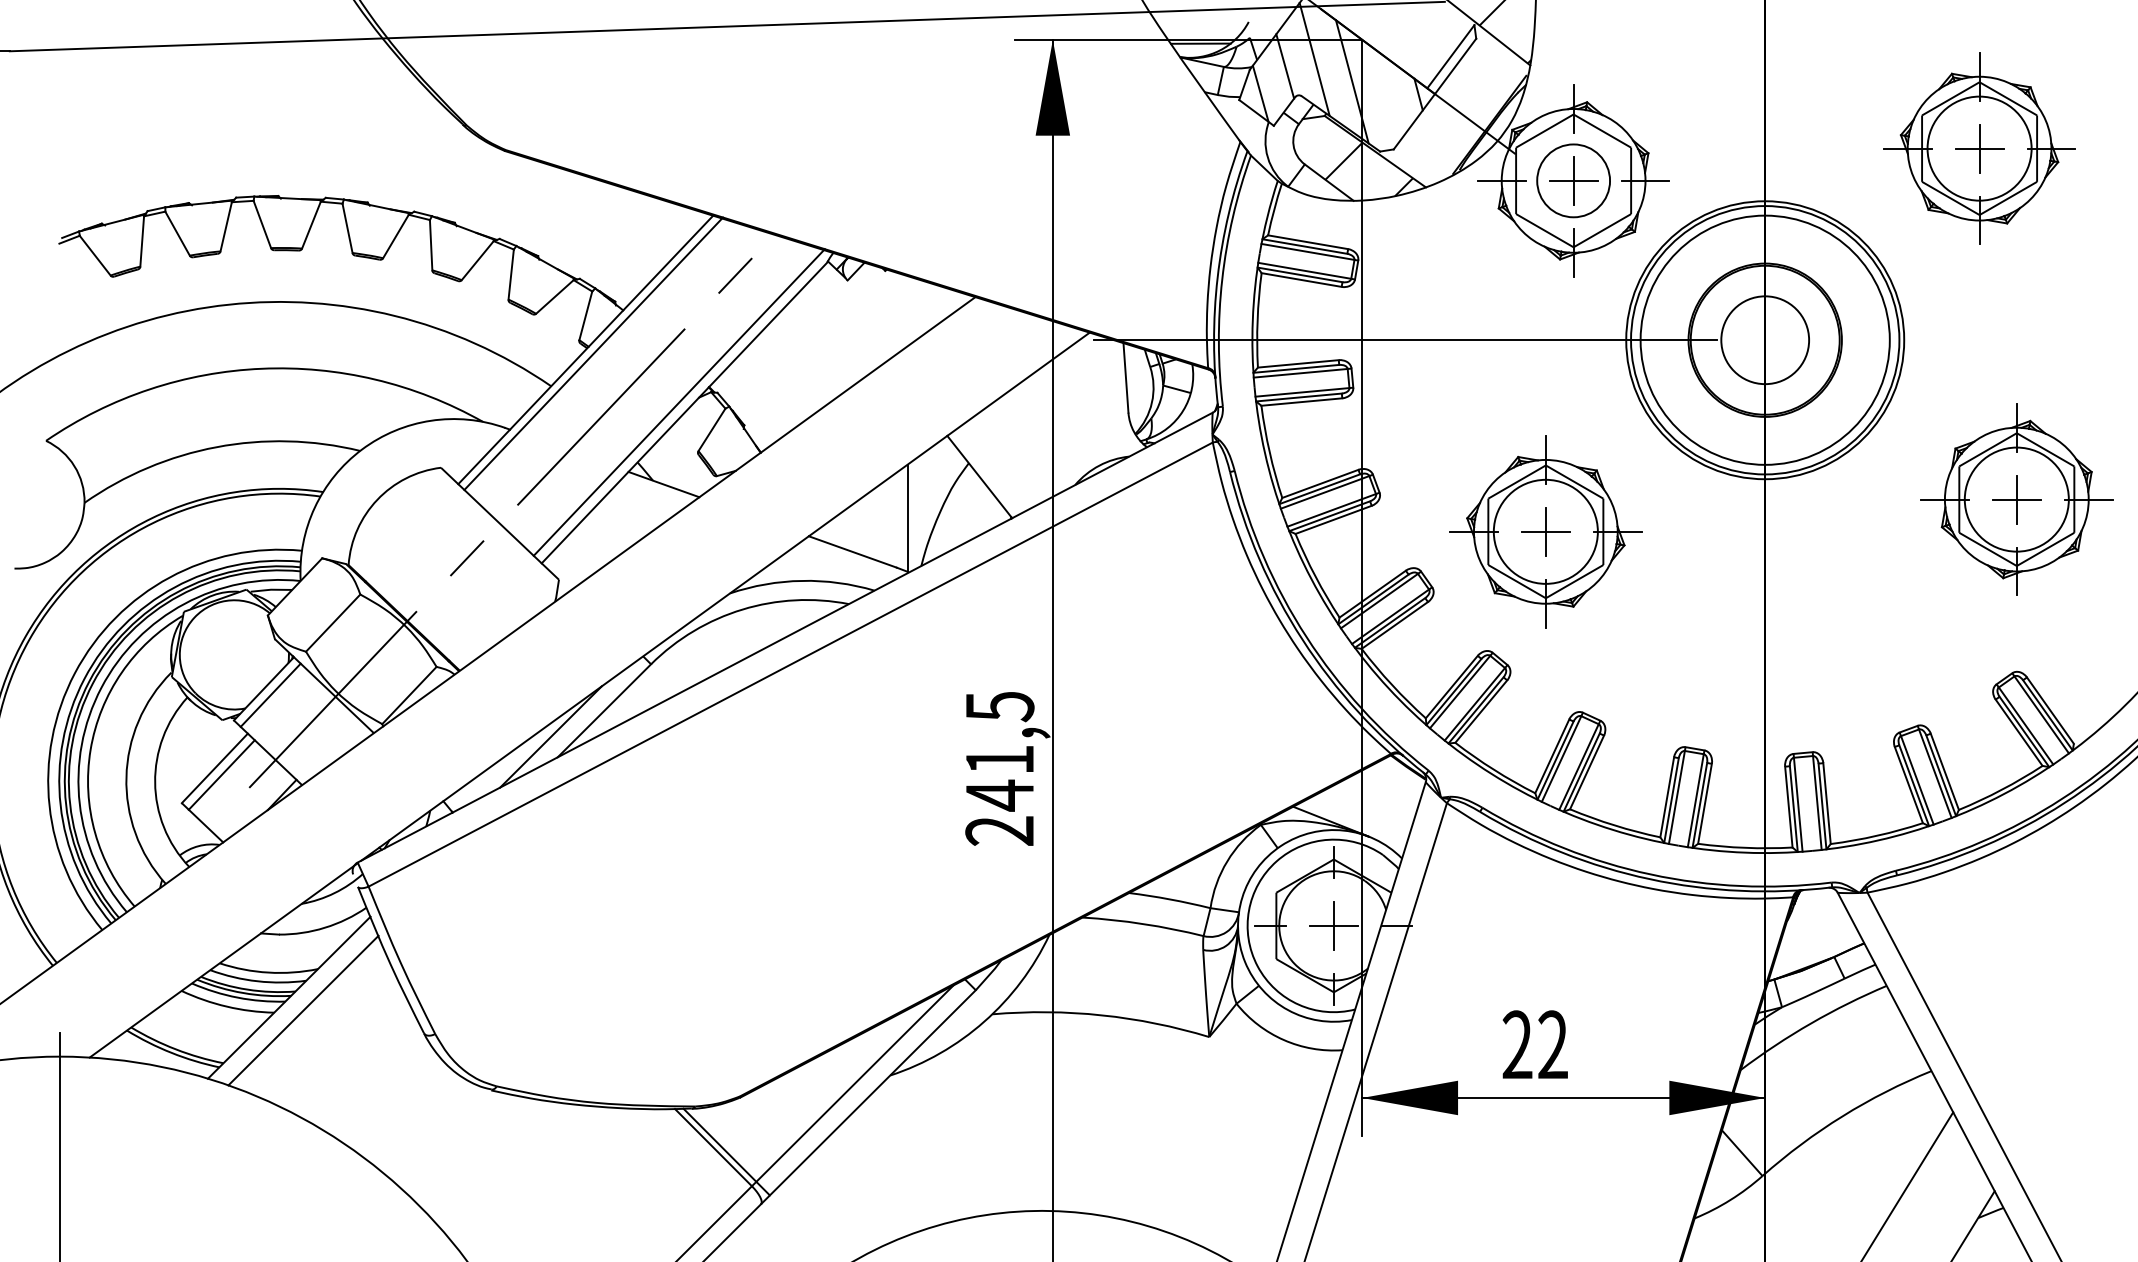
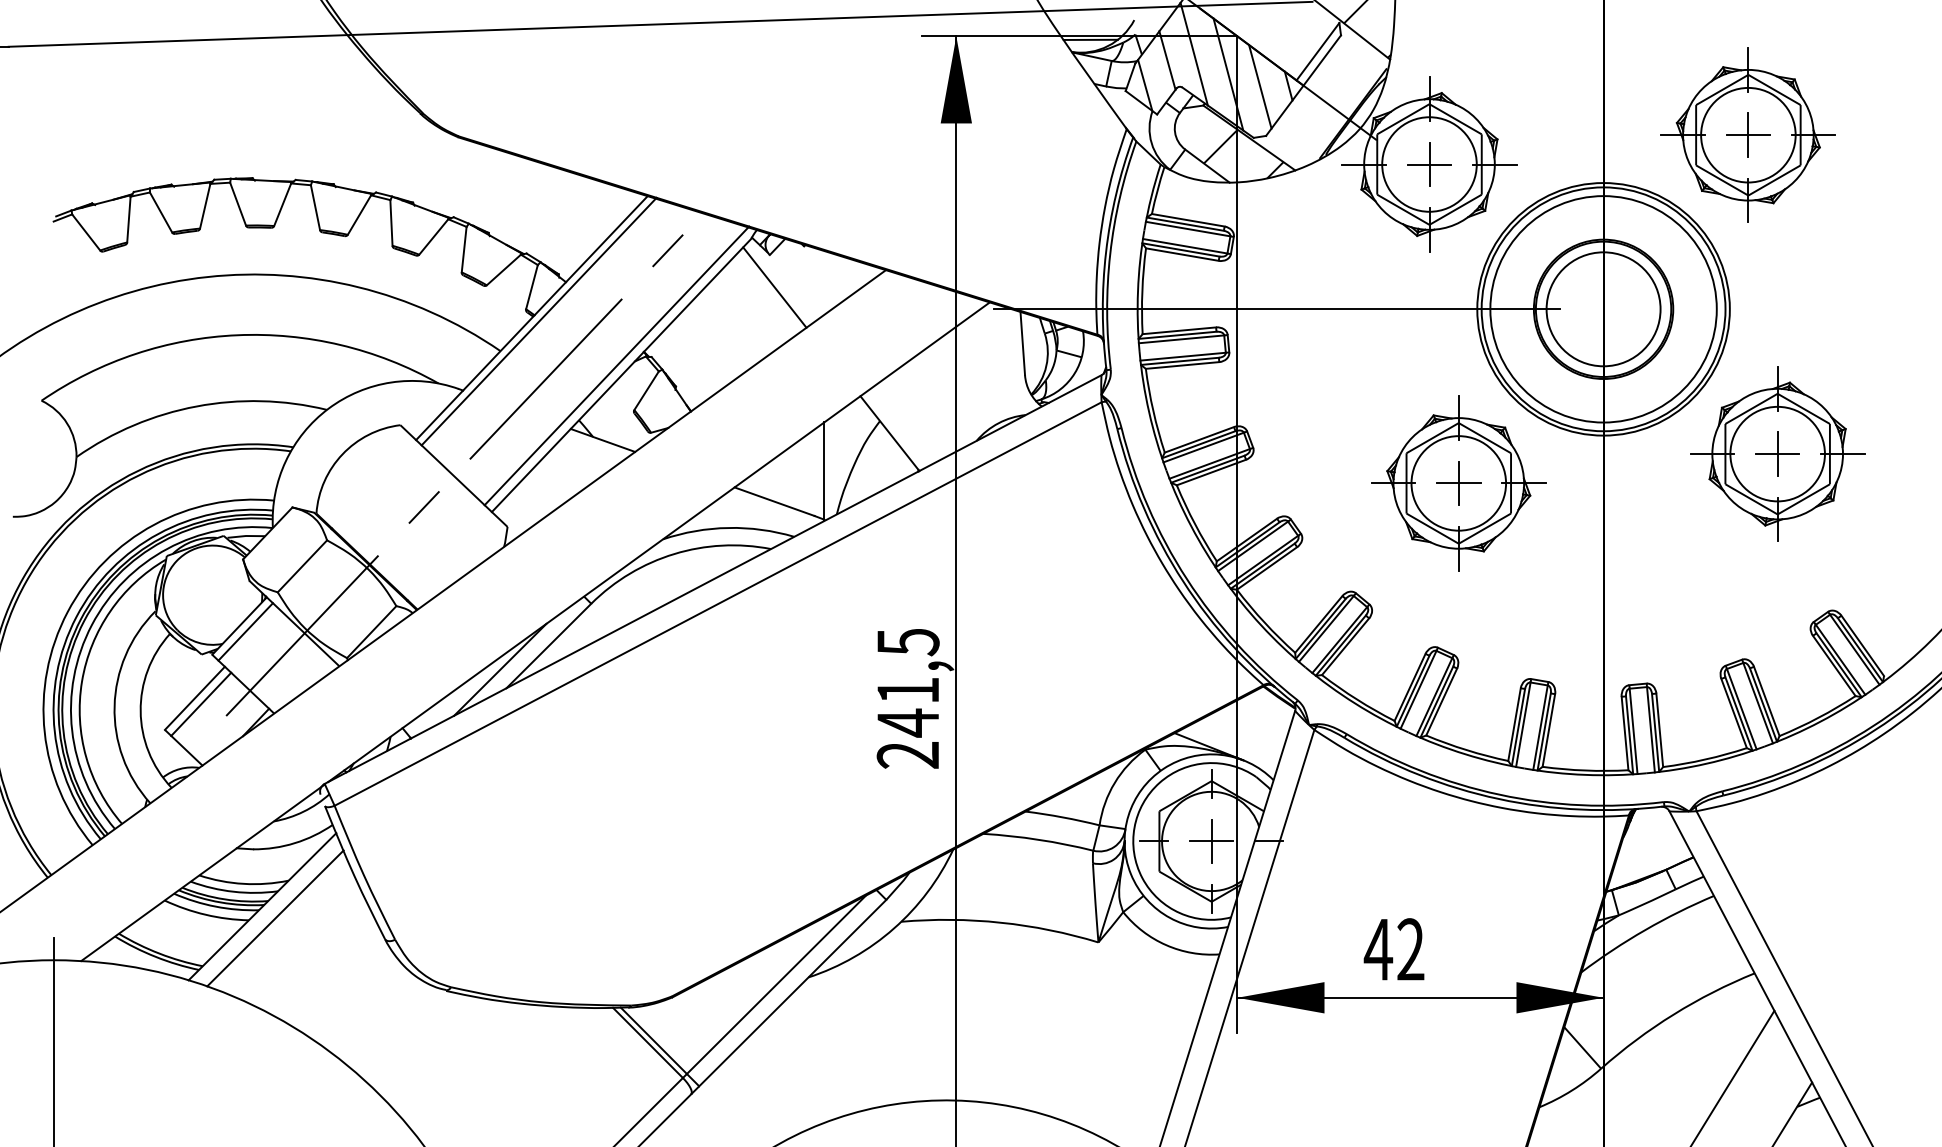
line: (1387, 95) -> (1260, 86), added
part: (1979, 148) -> (1748, 135), moved
circle: (1573, 180) -> (1429, 164), size x1.43
line: (852, 316) -> (774, 287), added
circle: (1764, 339) -> (1602, 308), size x1.43
part: (2016, 499) -> (1777, 454), moved
part: (1545, 531) -> (1458, 483), moved
text: (1517, 1044) -> (1378, 949), 22 -> 42

